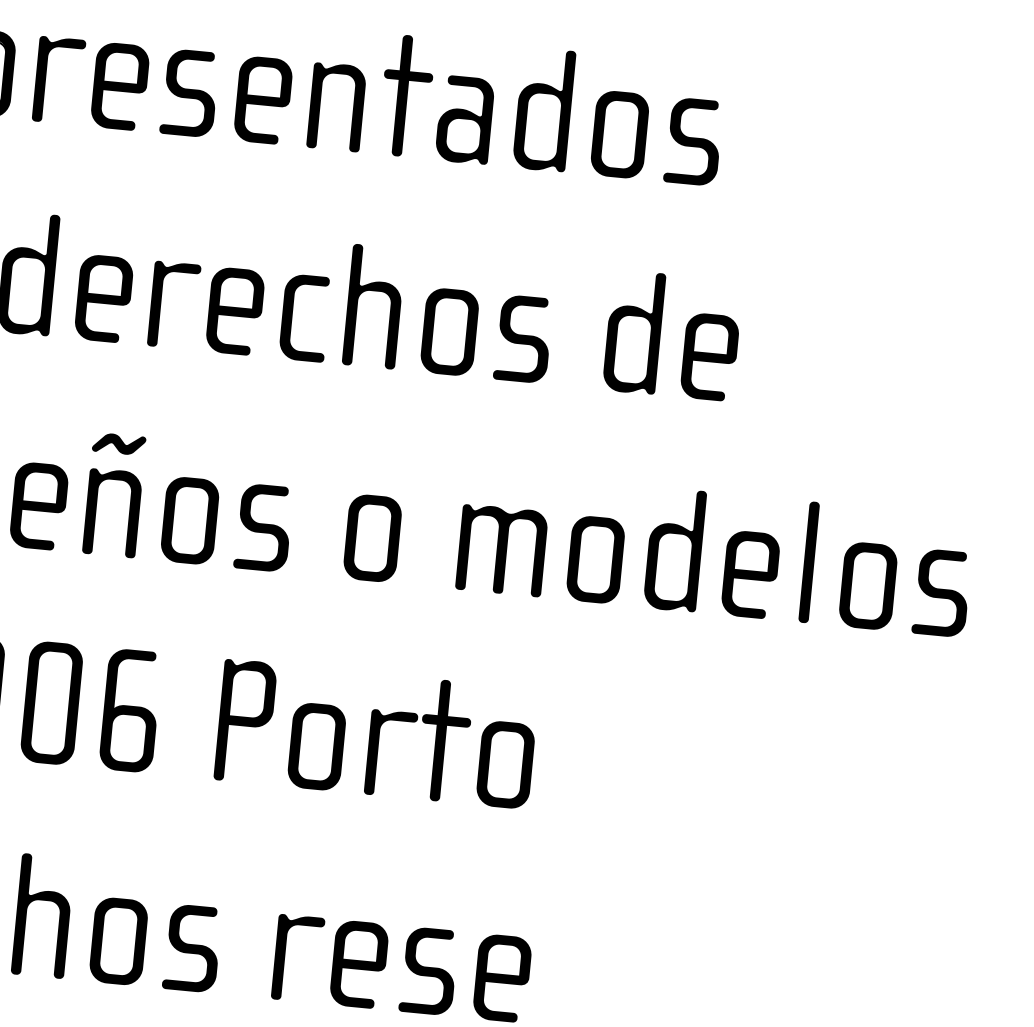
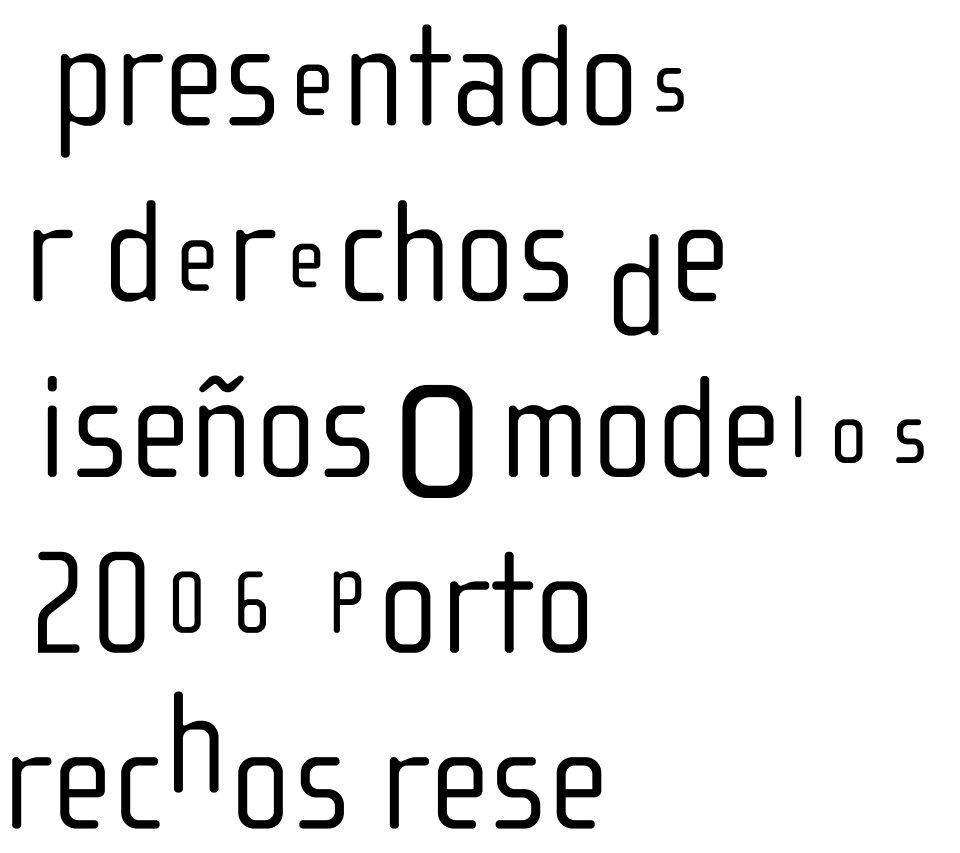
part: (262, 100) -> (312, 89), size x0.7
part: (693, 141) -> (669, 89), size x0.6
part: (104, 298) -> (197, 265), size x0.7
part: (235, 311) -> (306, 265), size x0.6
part: (633, 331) -> (635, 284), moved
part: (372, 537) -> (437, 440), size x1.6
part: (808, 562) -> (797, 426), size x0.6
part: (867, 585) -> (848, 440), size x0.6
part: (941, 592) -> (909, 440), size x0.6
part: (51, 702) -> (186, 601), size x0.6
part: (130, 709) -> (251, 601), size x0.6
part: (245, 720) -> (347, 601), size x0.6
part: (44, 901) -> (196, 729), moved

